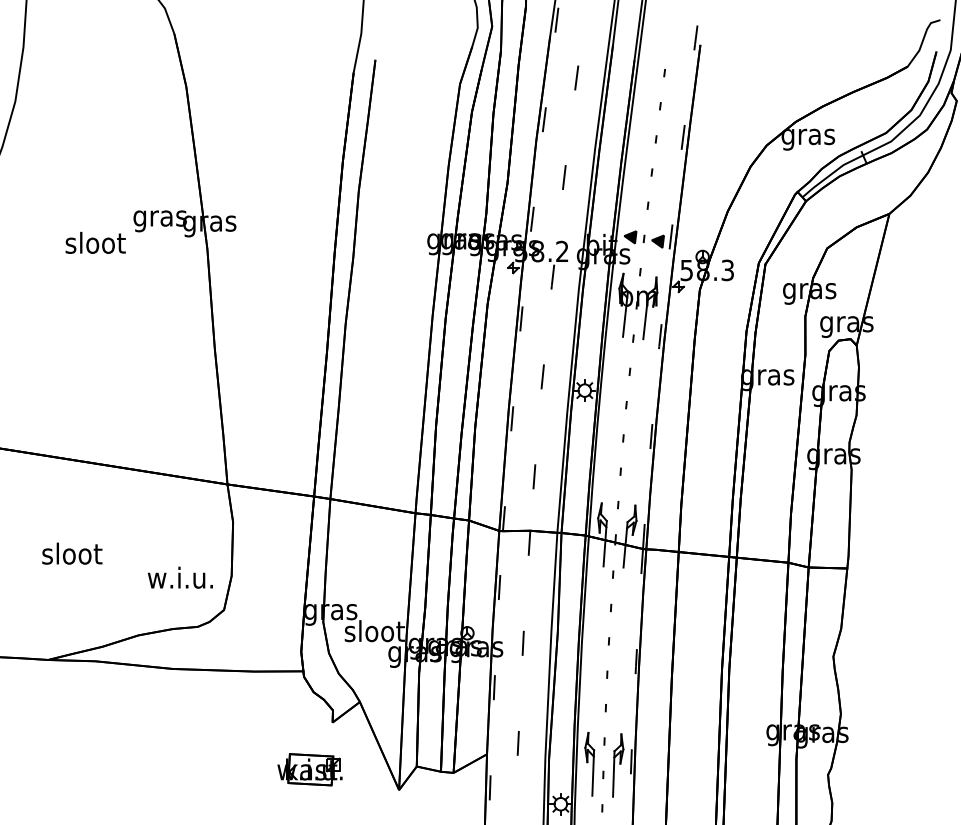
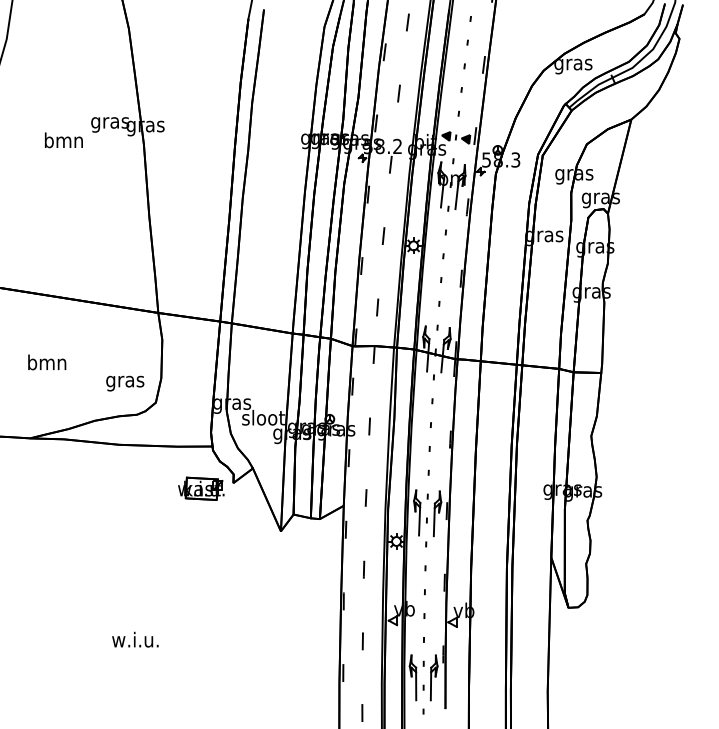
text: (94, 243) -> (63, 140), sloot -> bmn
text: (72, 553) -> (47, 362), sloot -> bmn
text: (180, 580) -> (124, 381), w.i.u. -> gras
part: (310, 769) -> (201, 488), moved

